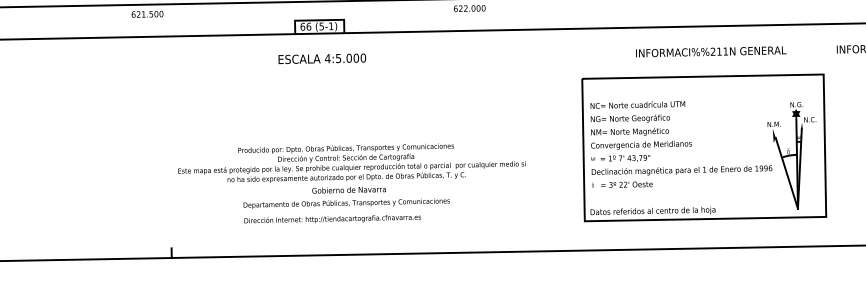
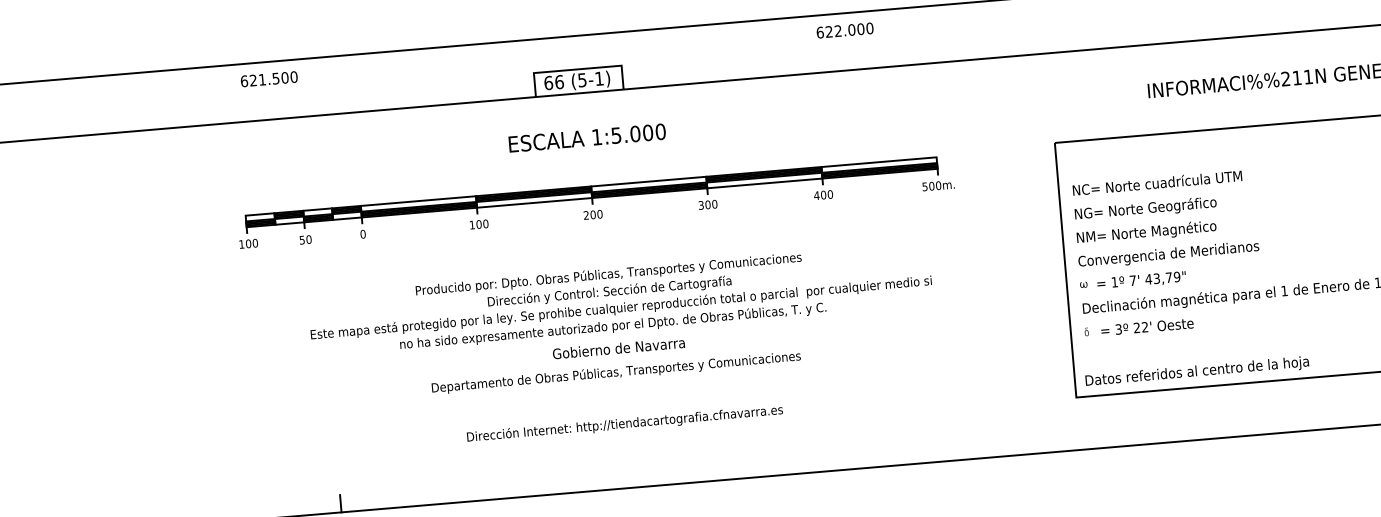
text: (327, 58) -> (596, 136), 4:5.000 -> 1:5.000
part: (324, 94) -> (595, 201), added
text: (351, 175) -> (621, 322), moved

